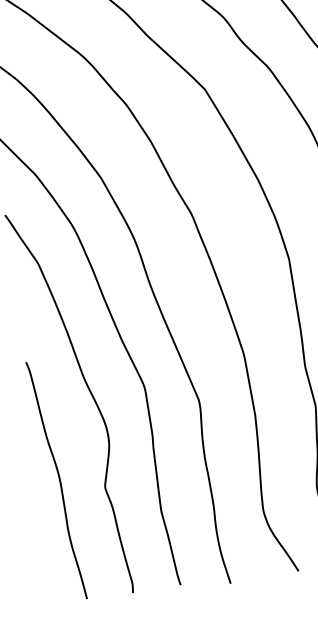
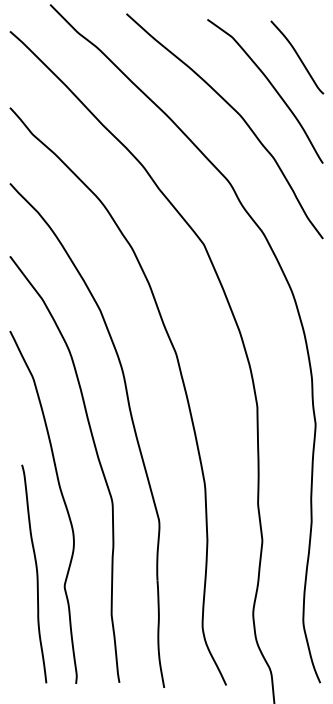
curve: (58, 479) -> (36, 573), moved

